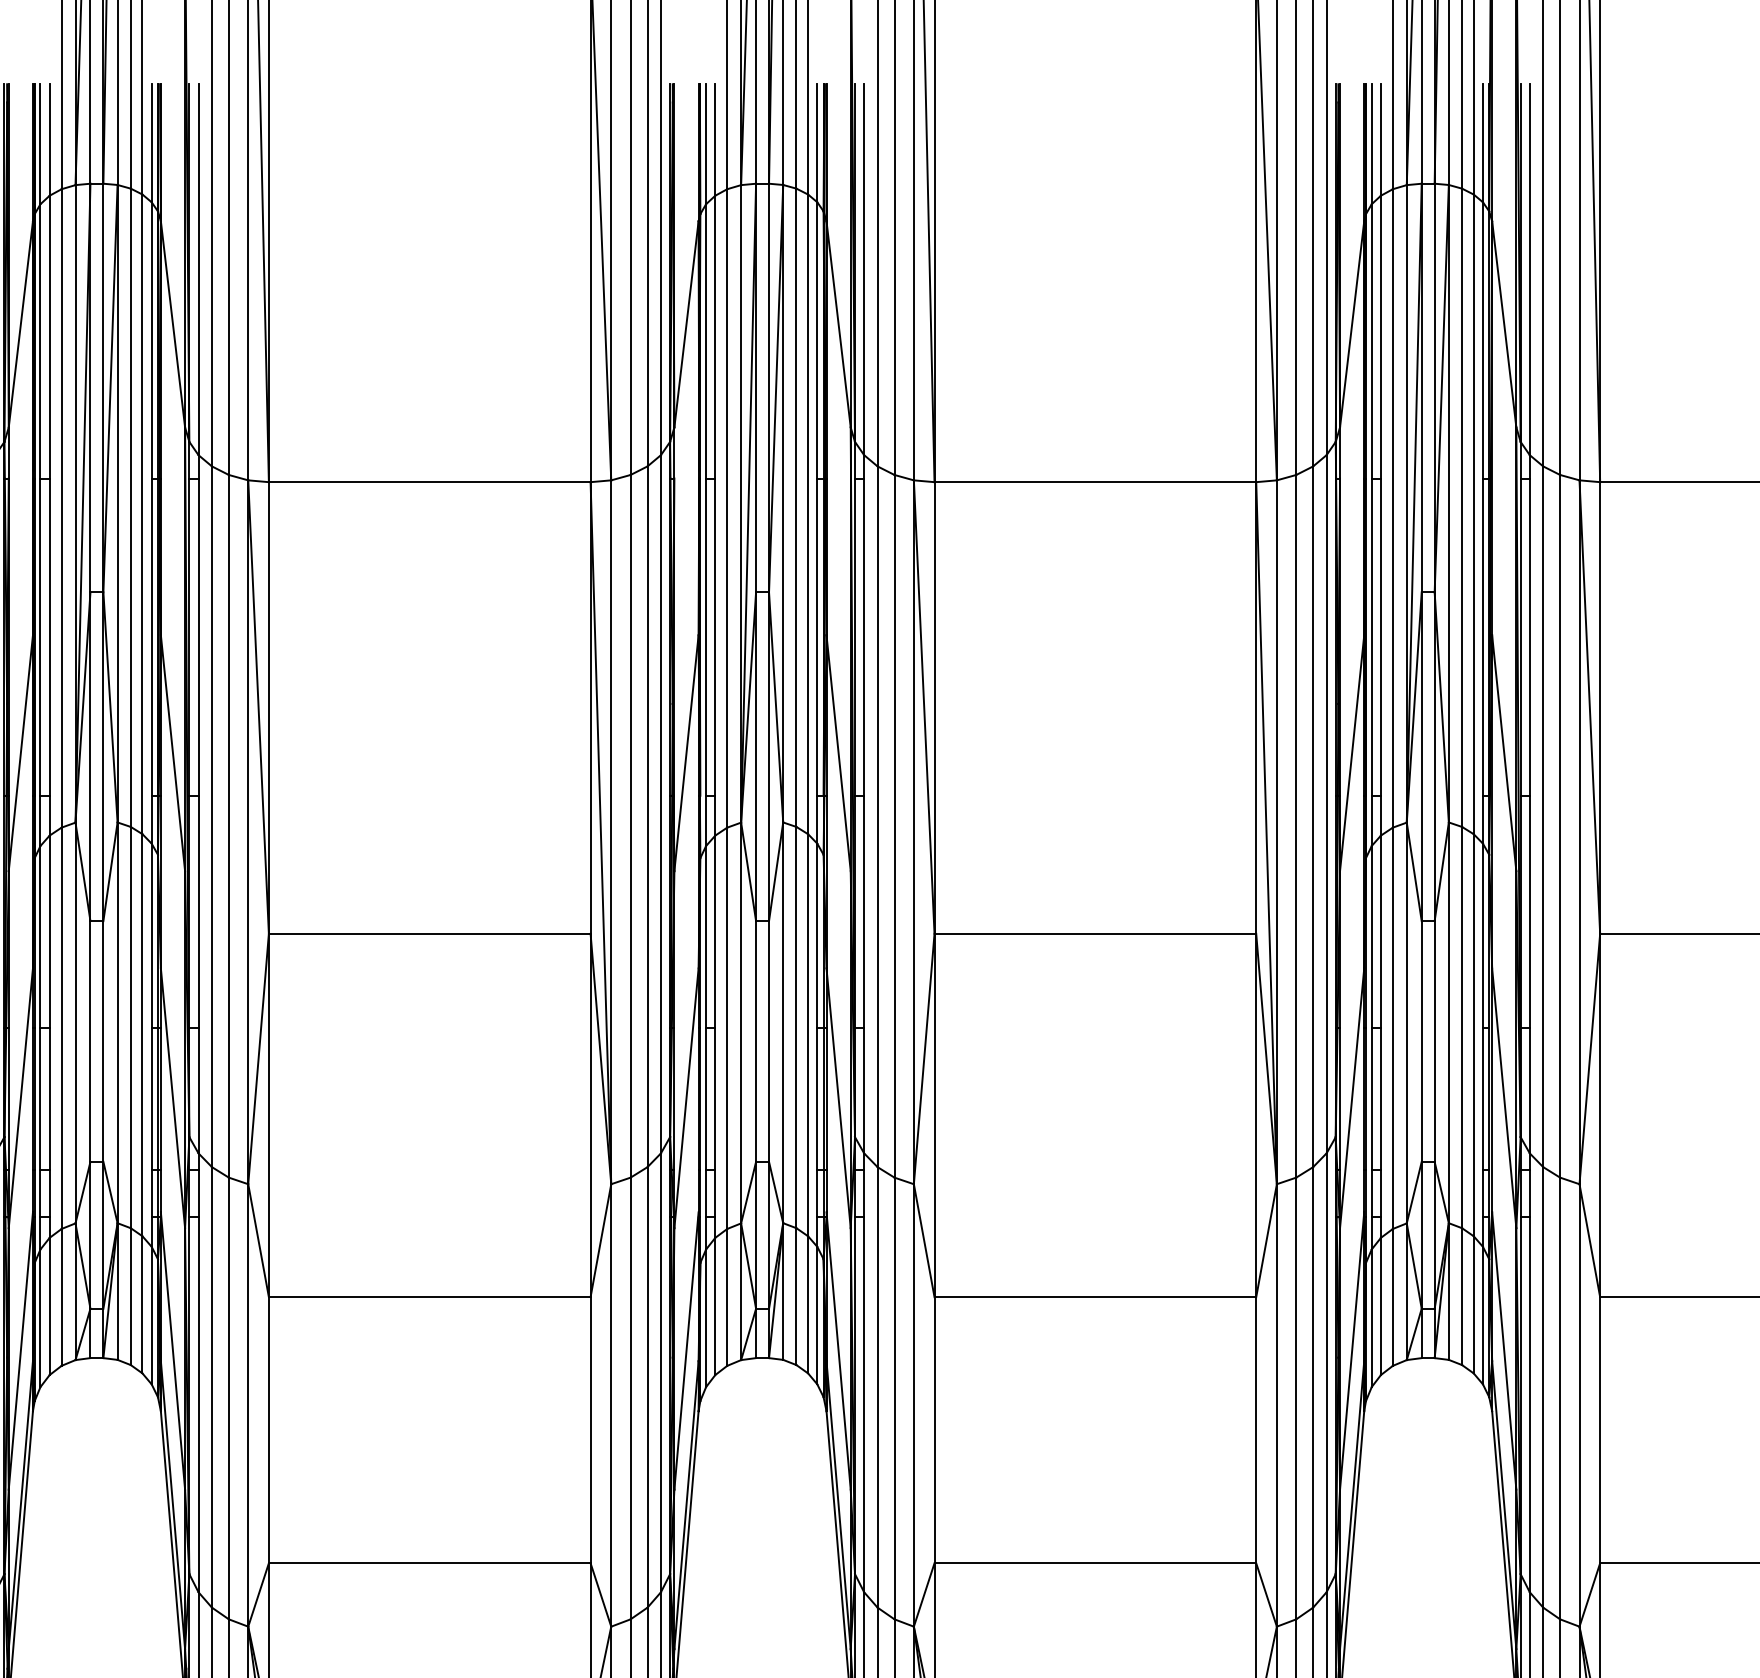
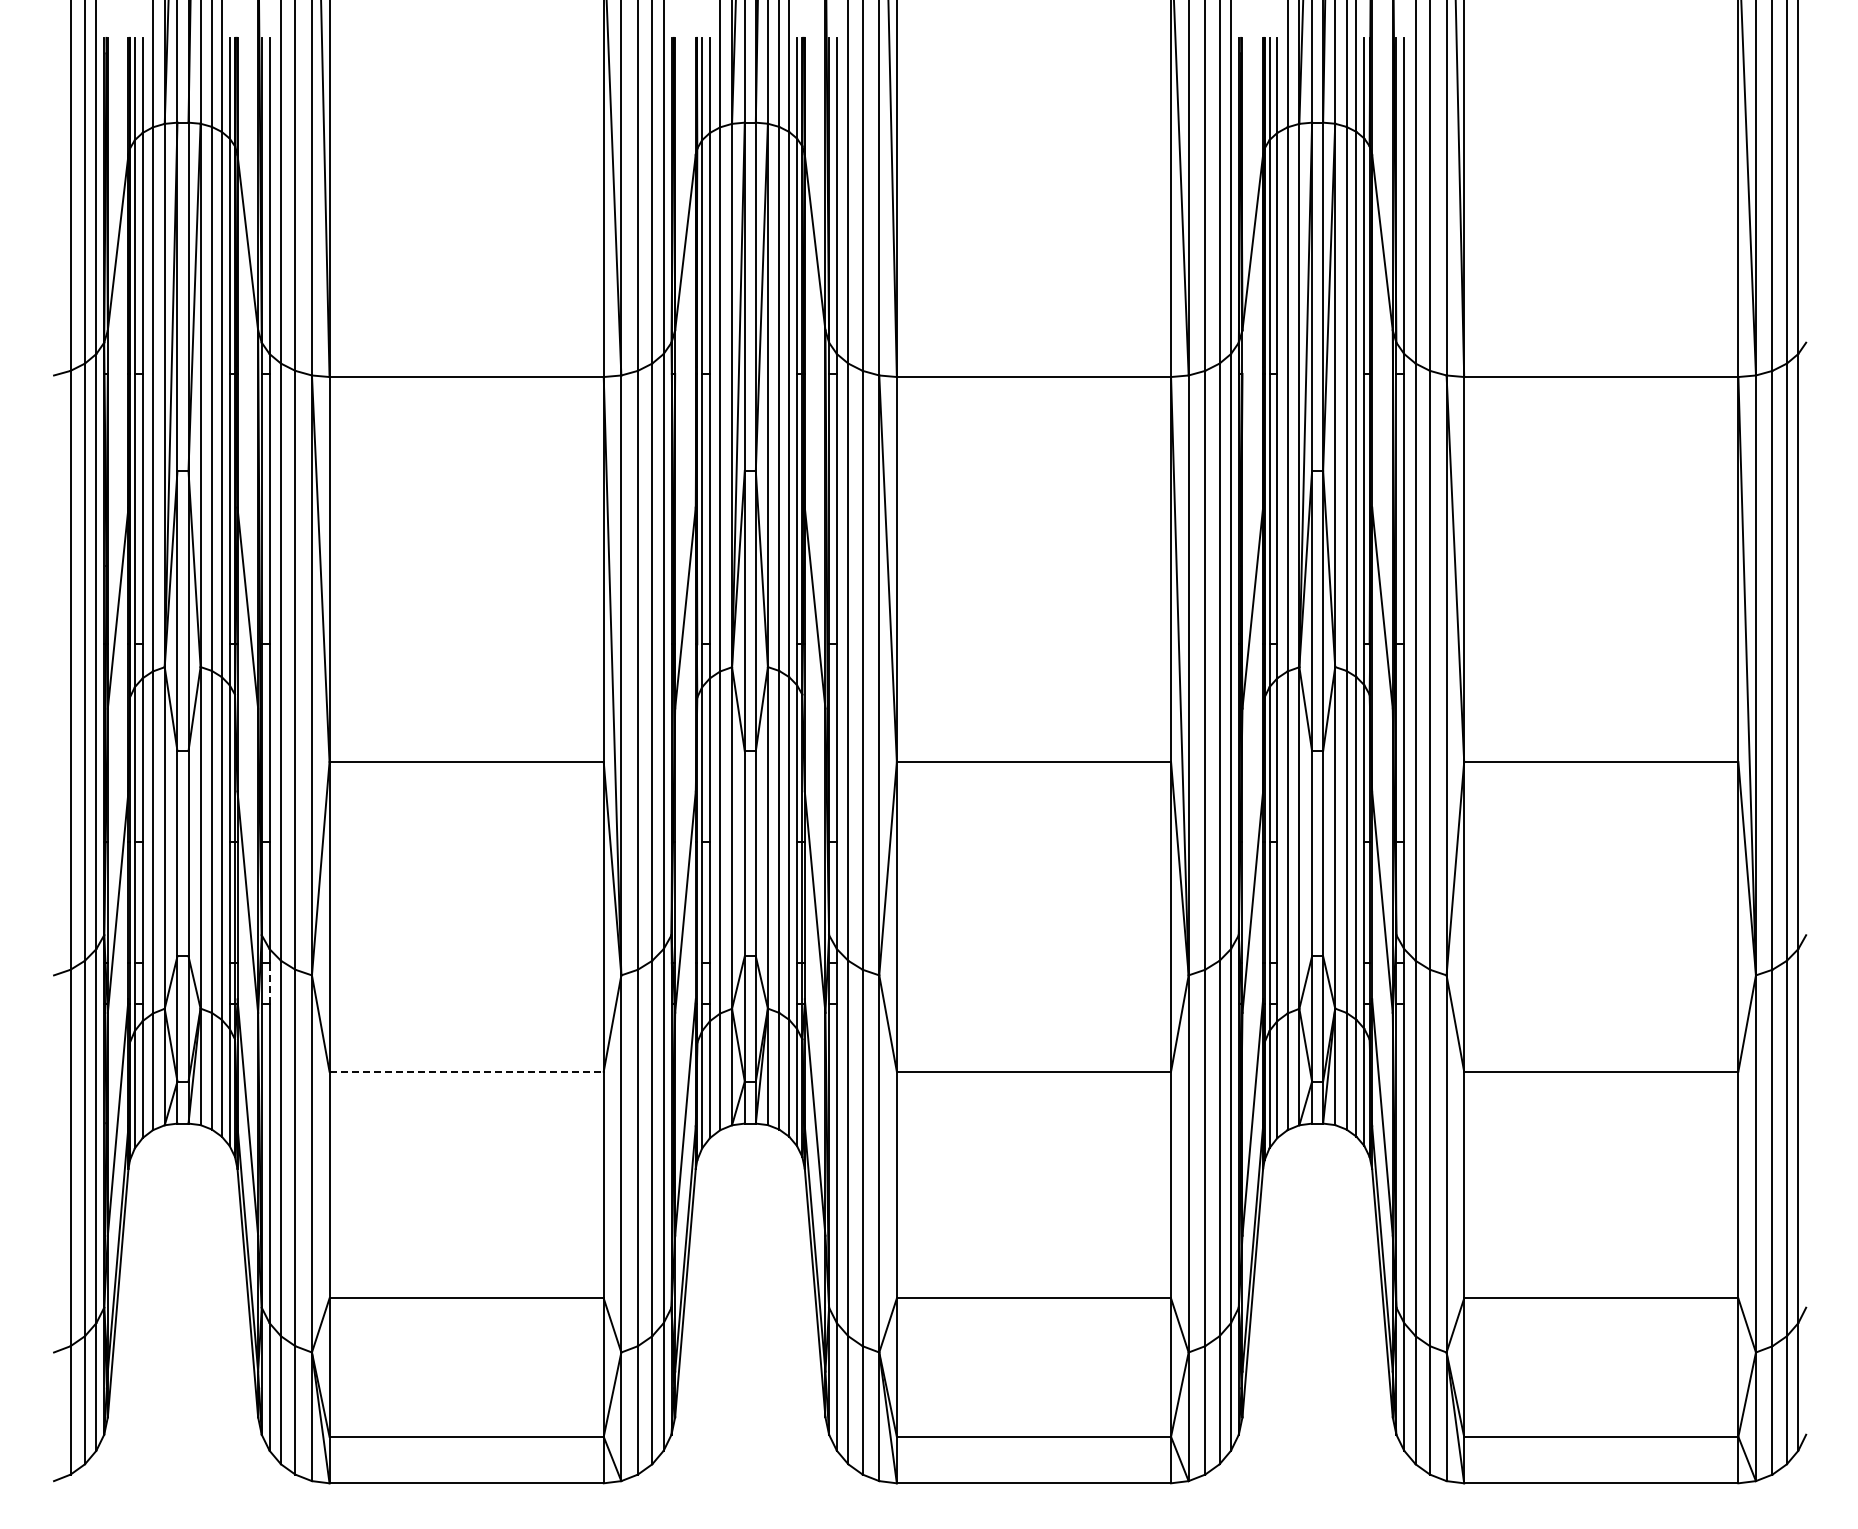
line: (198, 1192) -> (269, 982), solid -> dashed
line: (430, 1296) -> (467, 1071), solid -> dashed

